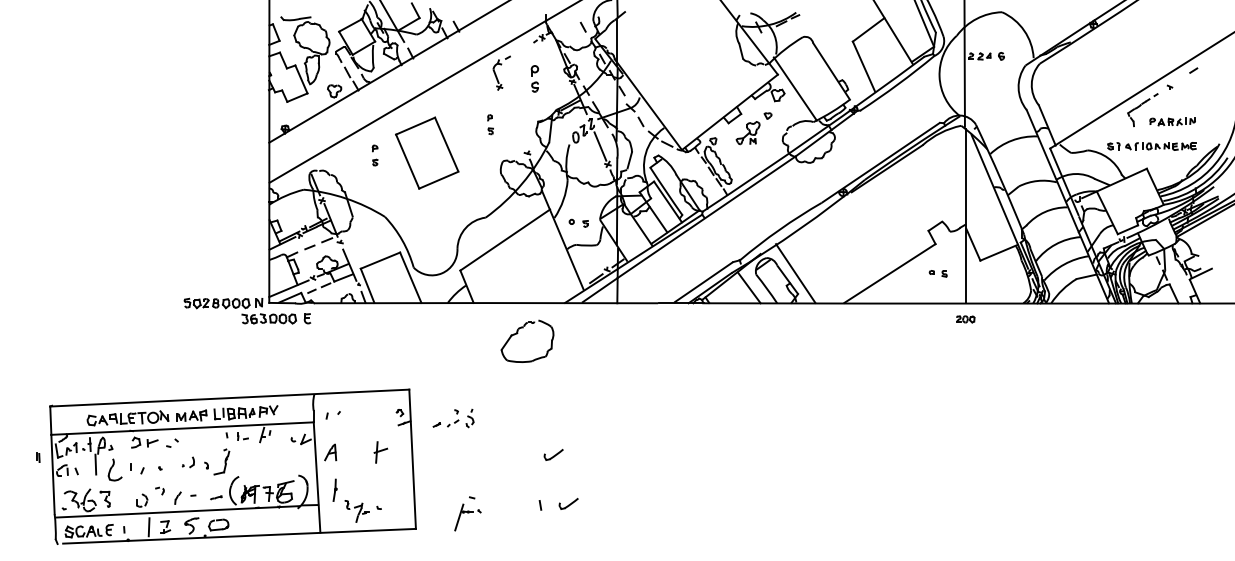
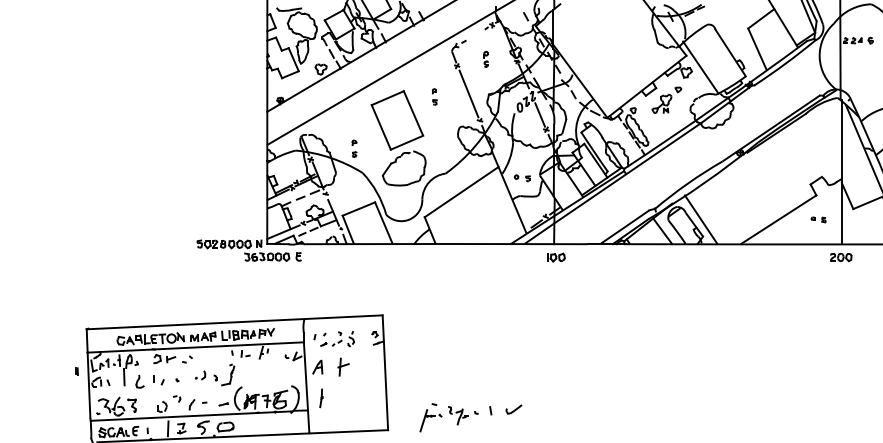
part: (534, 79) -> (485, 59), size x0.71
line: (513, 120) -> (468, 93), added
part: (490, 124) -> (434, 96), moved
part: (374, 155) -> (353, 148), moved
part: (620, 319) -> (556, 257), added
part: (965, 319) -> (841, 257), size x1.43
part: (518, 333) -> (396, 161), moved
part: (453, 418) -> (337, 339), moved
part: (380, 452) -> (343, 367), moved
part: (553, 454) -> (501, 368), removed
part: (114, 469) -> (139, 381), size x0.71
part: (362, 511) -> (462, 415), moved

